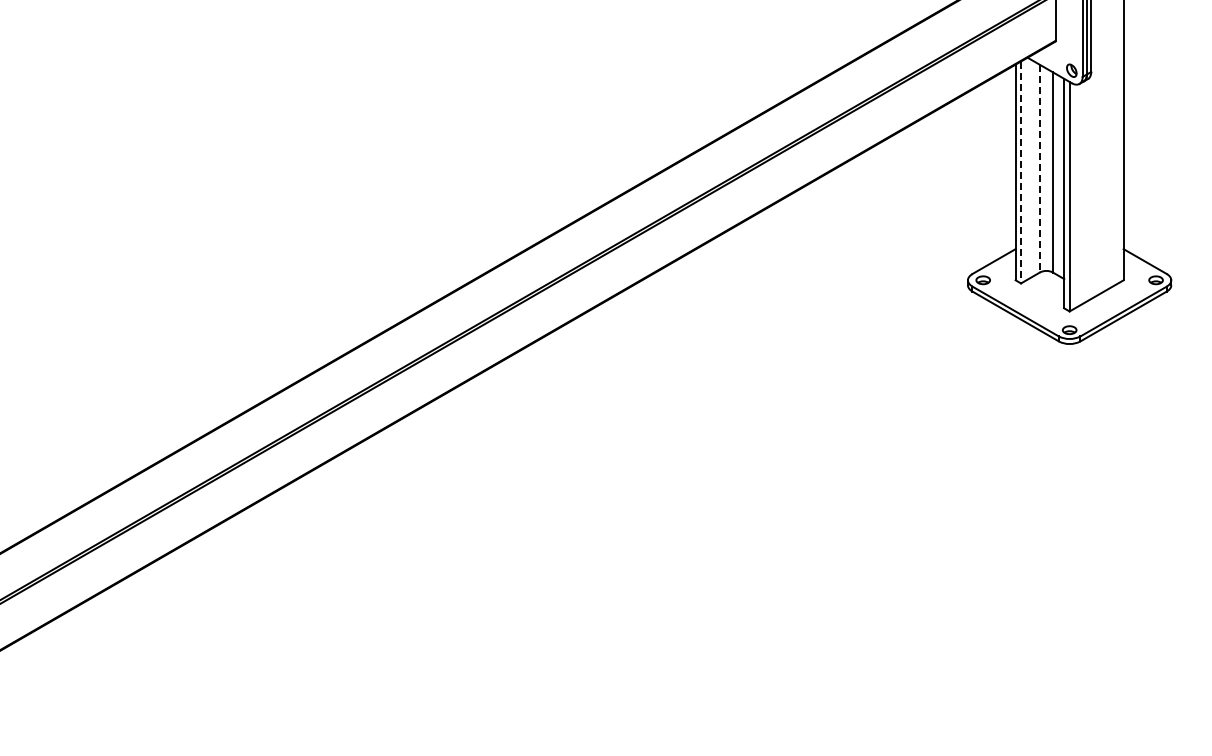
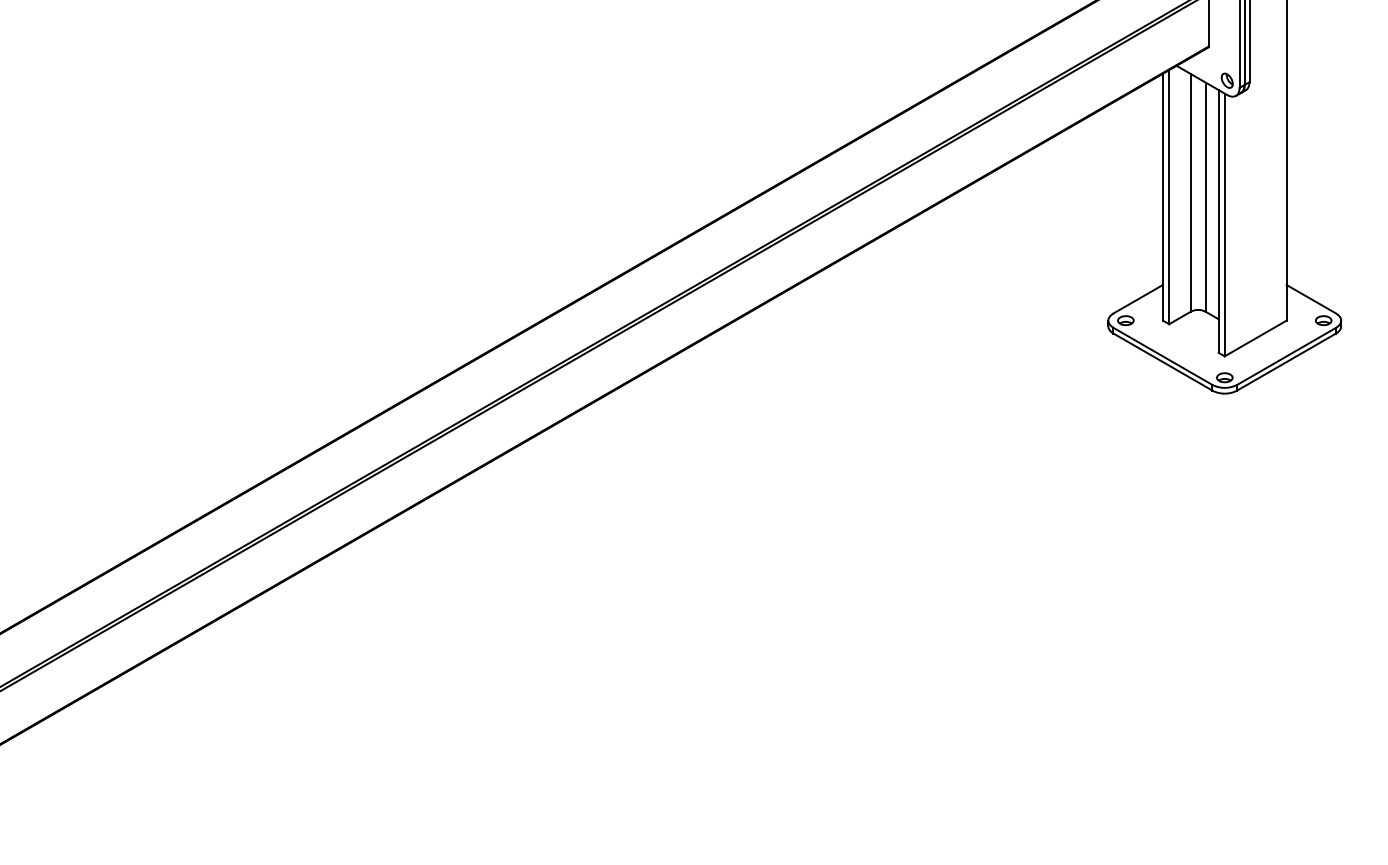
line: (1039, 168) -> (1190, 192), dashed -> solid
line: (1021, 172) -> (1169, 197), dashed -> solid

